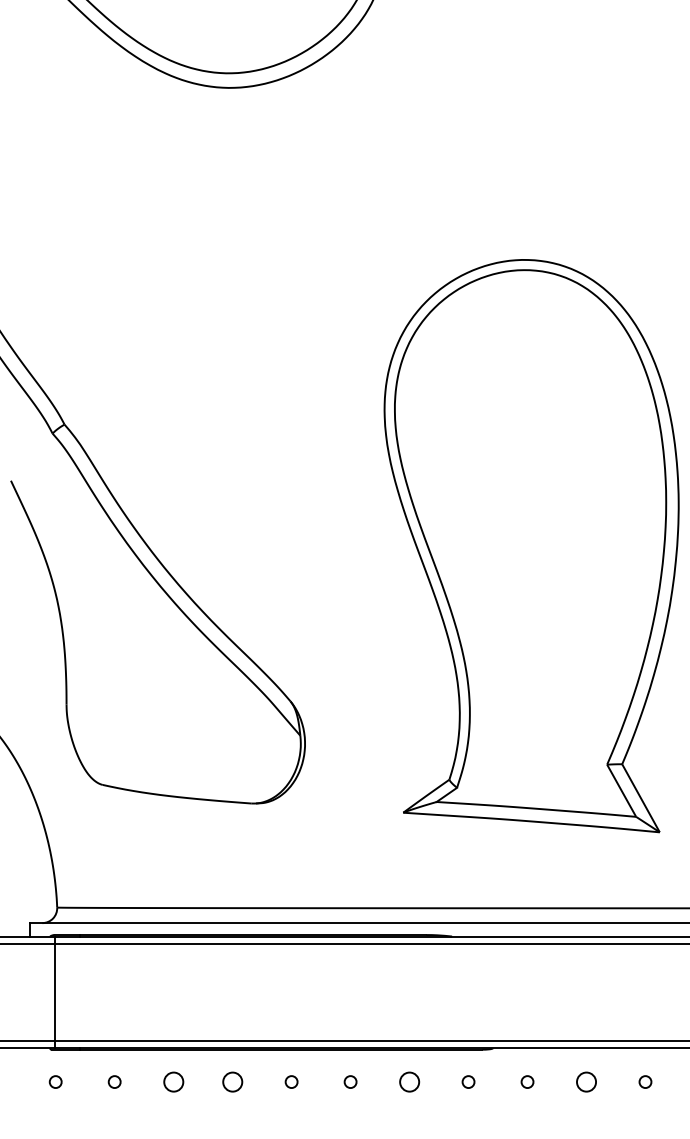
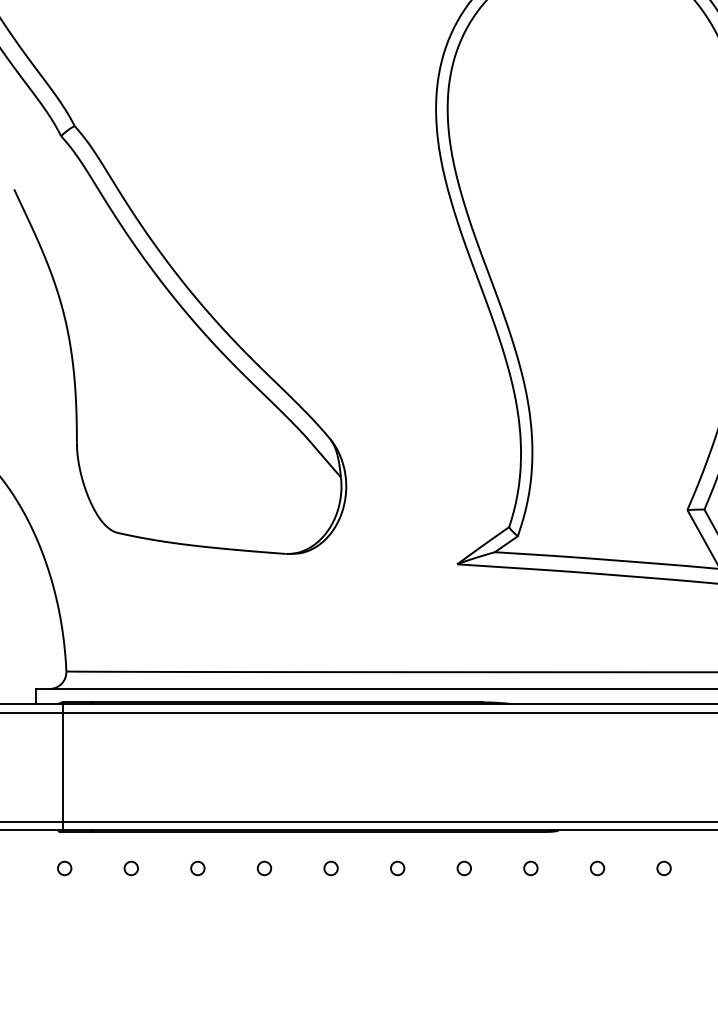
circle: (173, 1081) -> (197, 867), size x0.62
circle: (232, 1081) -> (264, 867), size x0.62
circle: (409, 1081) -> (464, 867), size x0.62
circle: (586, 1081) -> (664, 867), size x0.62

